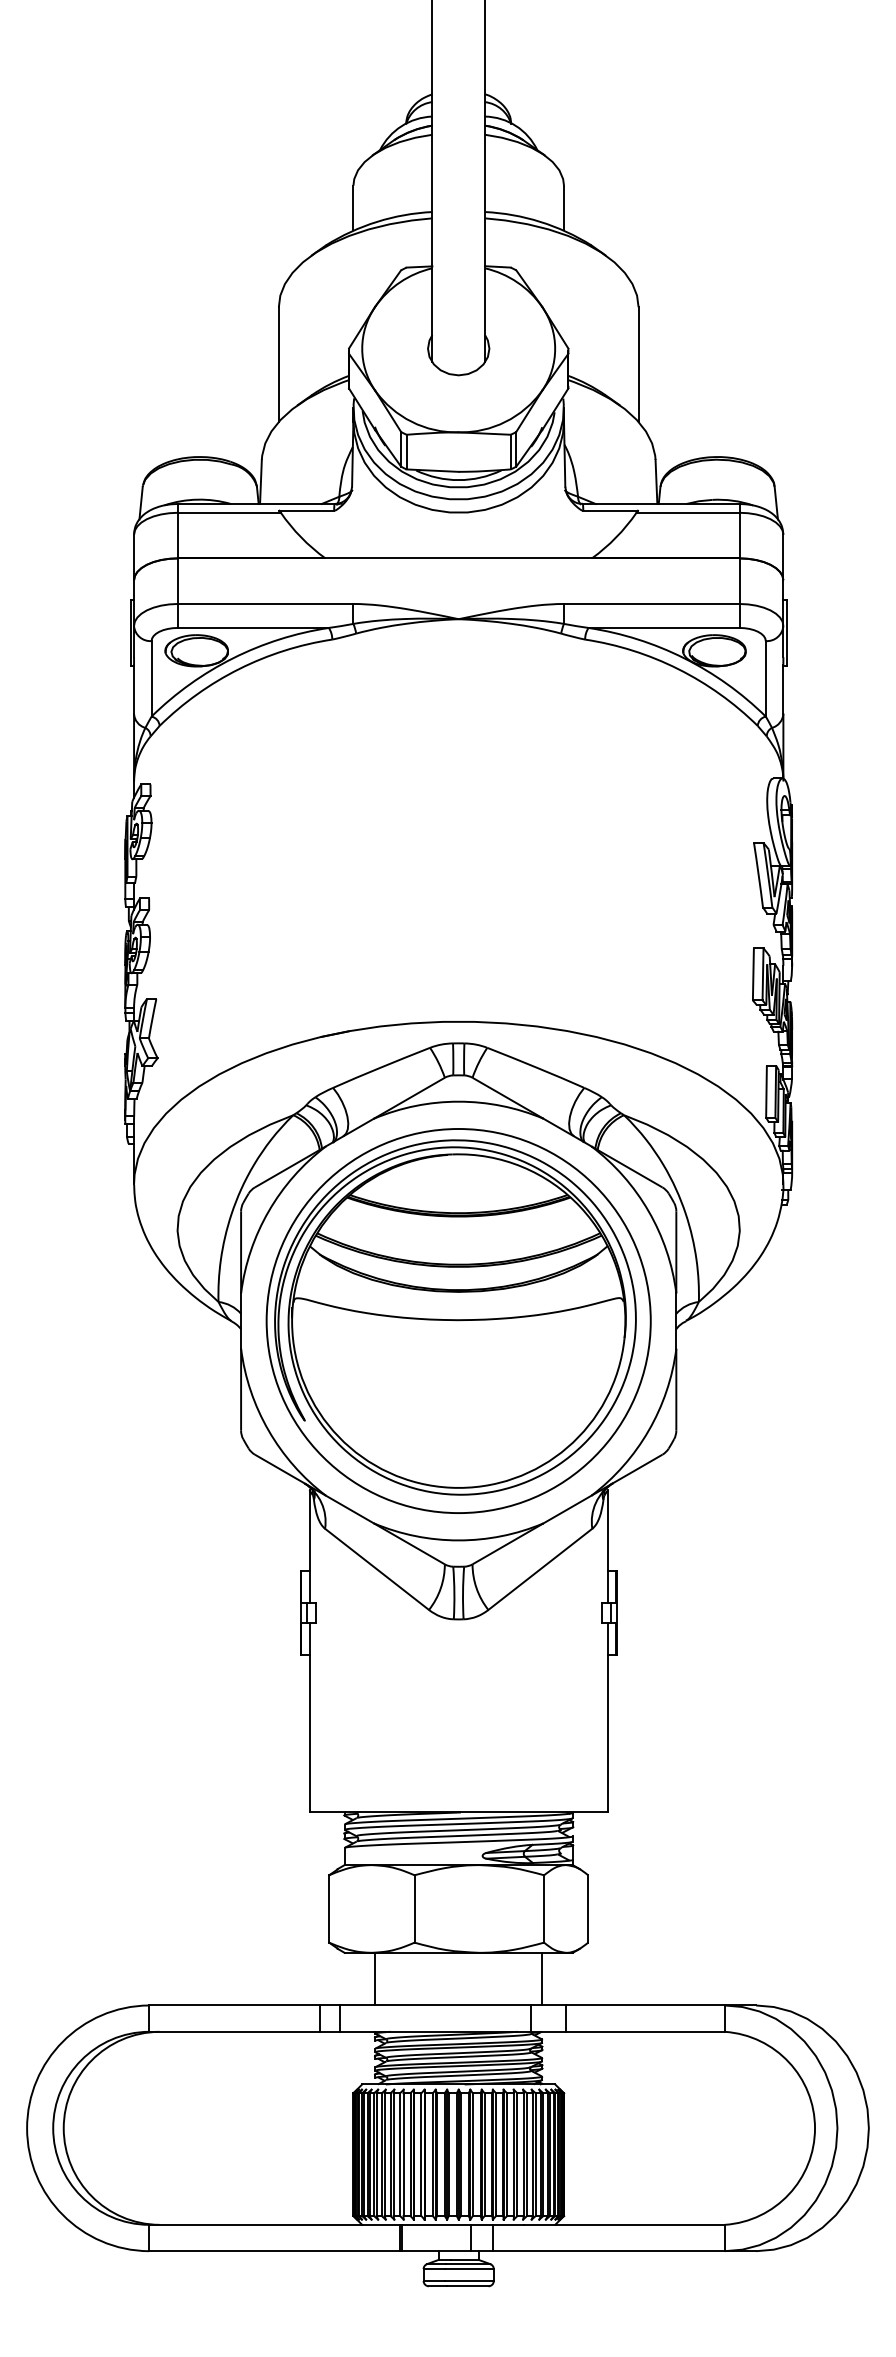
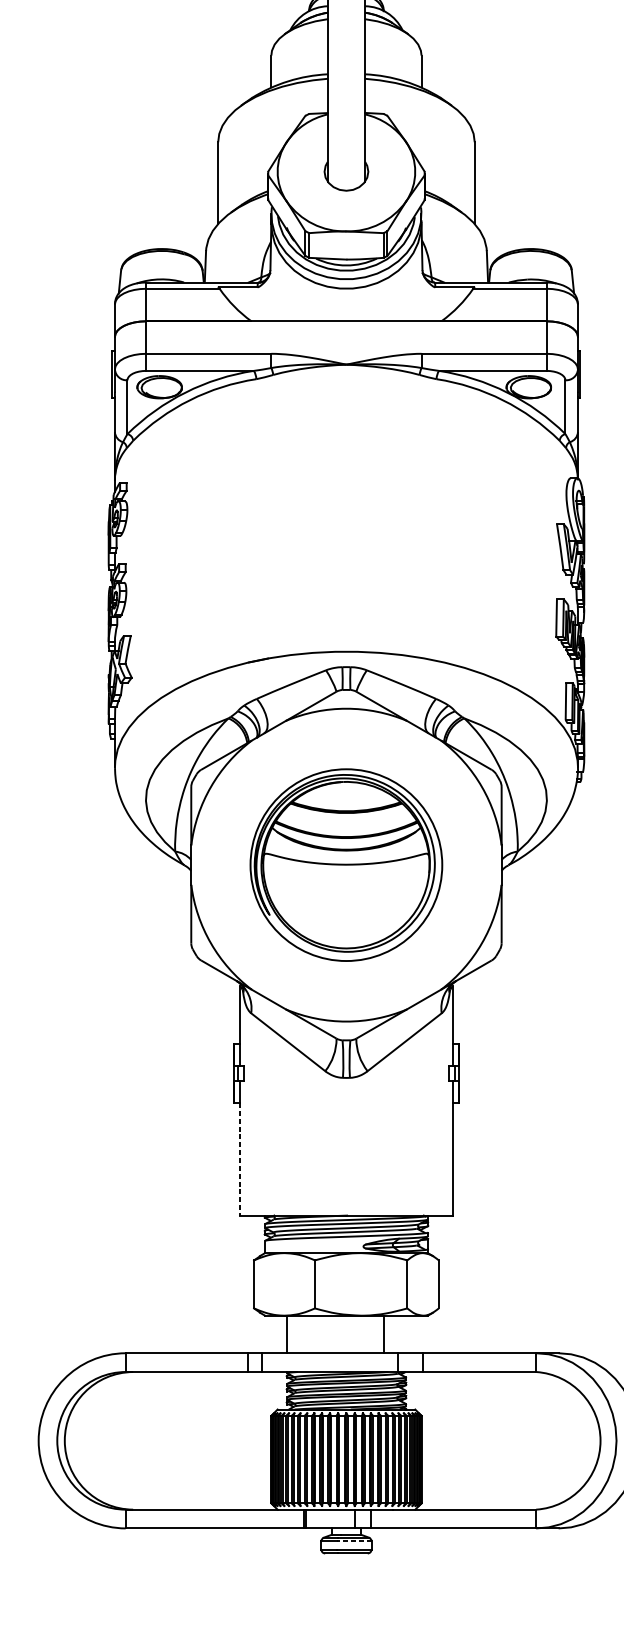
part: (458, 1320) -> (346, 864), size x0.7
line: (309, 1733) -> (240, 1159), solid -> dashed
line: (542, 1978) -> (384, 1333), moved
line: (468, 2269) -> (353, 1541), solid -> dashed

